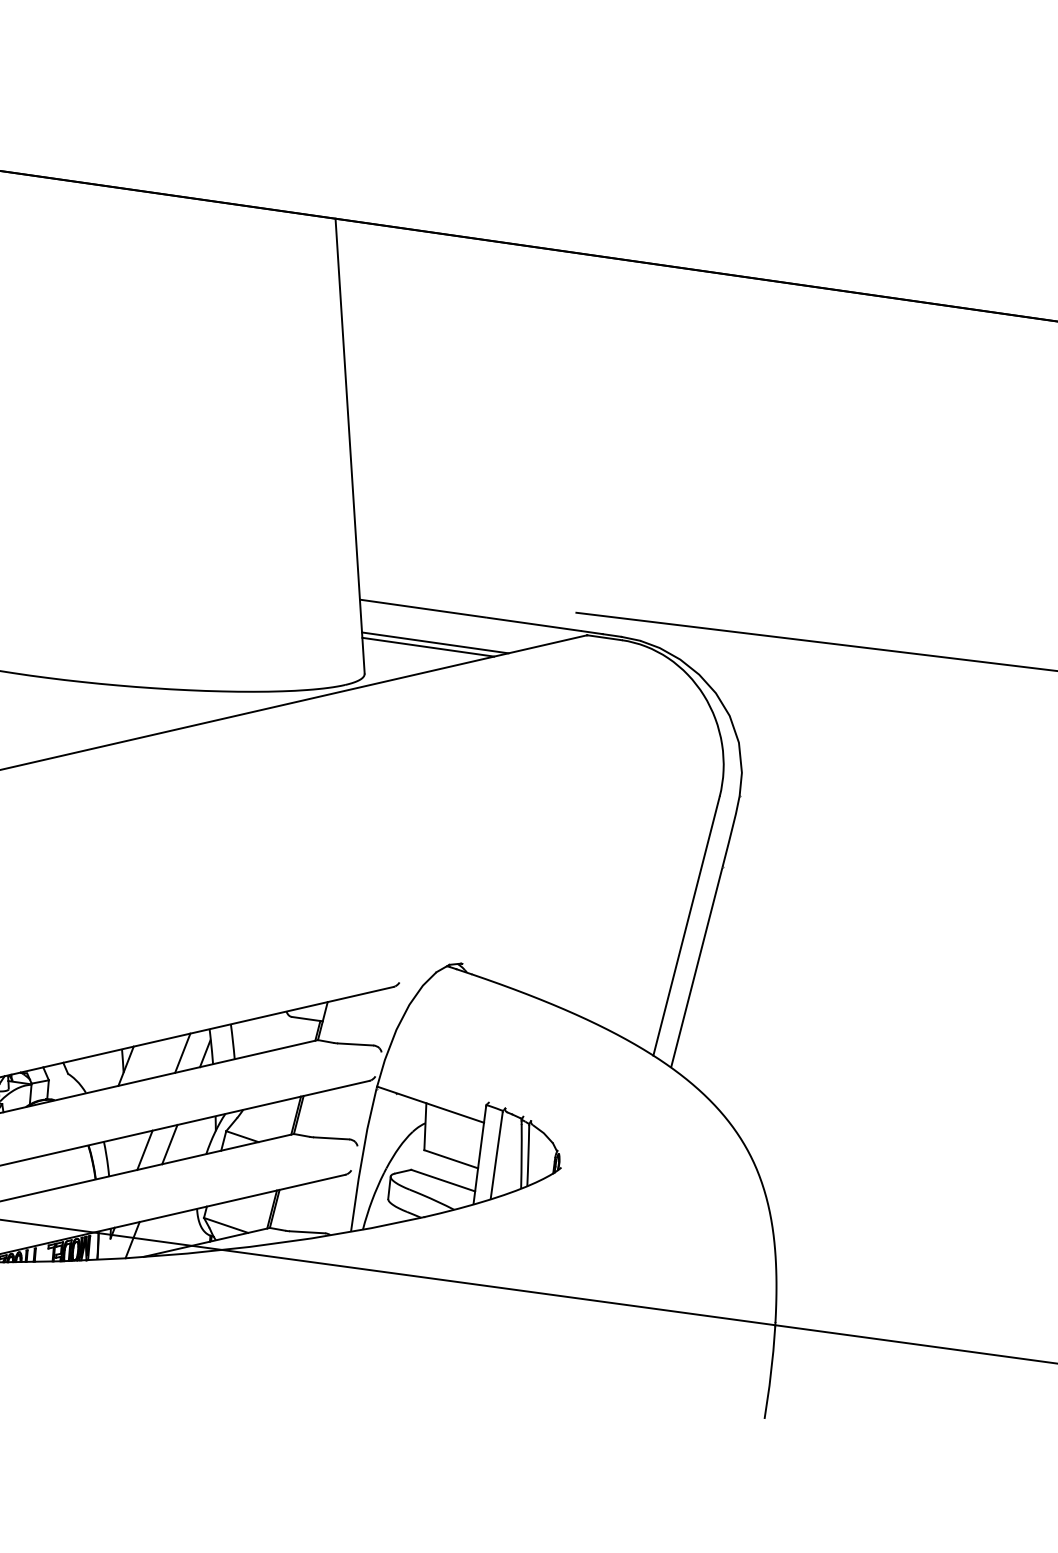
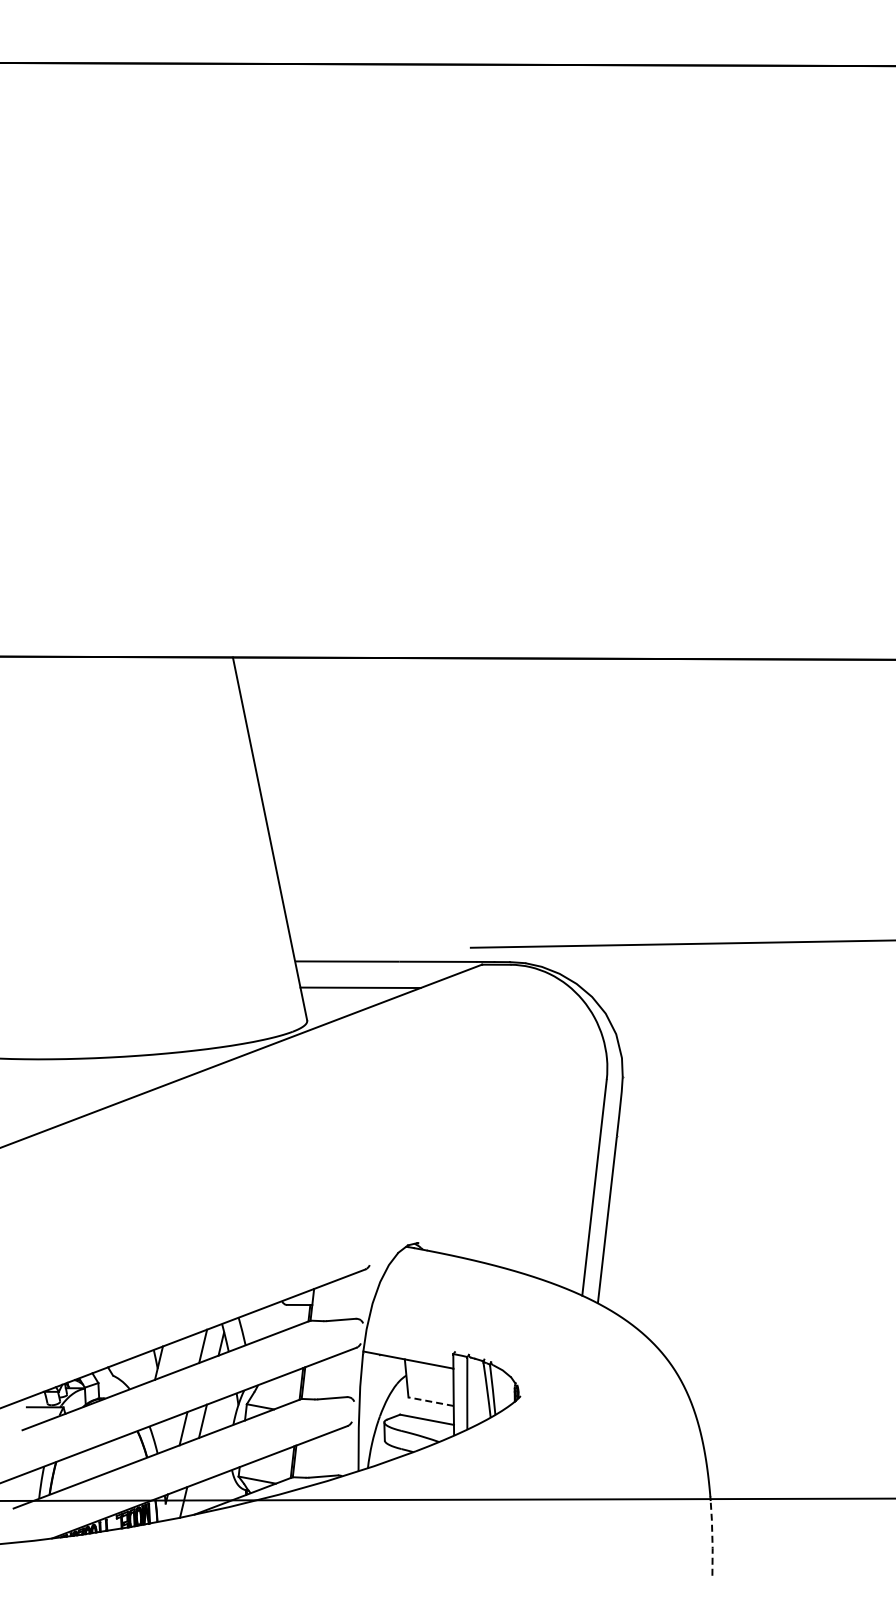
line: (428, 646) -> (355, 991), removed
line: (450, 1158) -> (430, 1401), solid -> dashed
line: (771, 1372) -> (712, 1537), solid -> dashed

